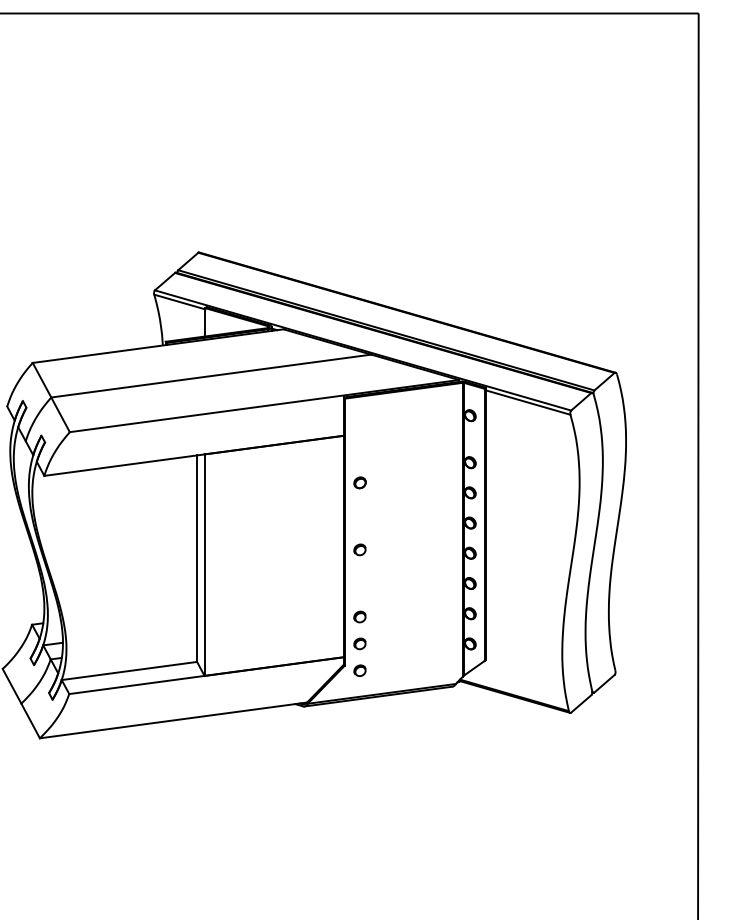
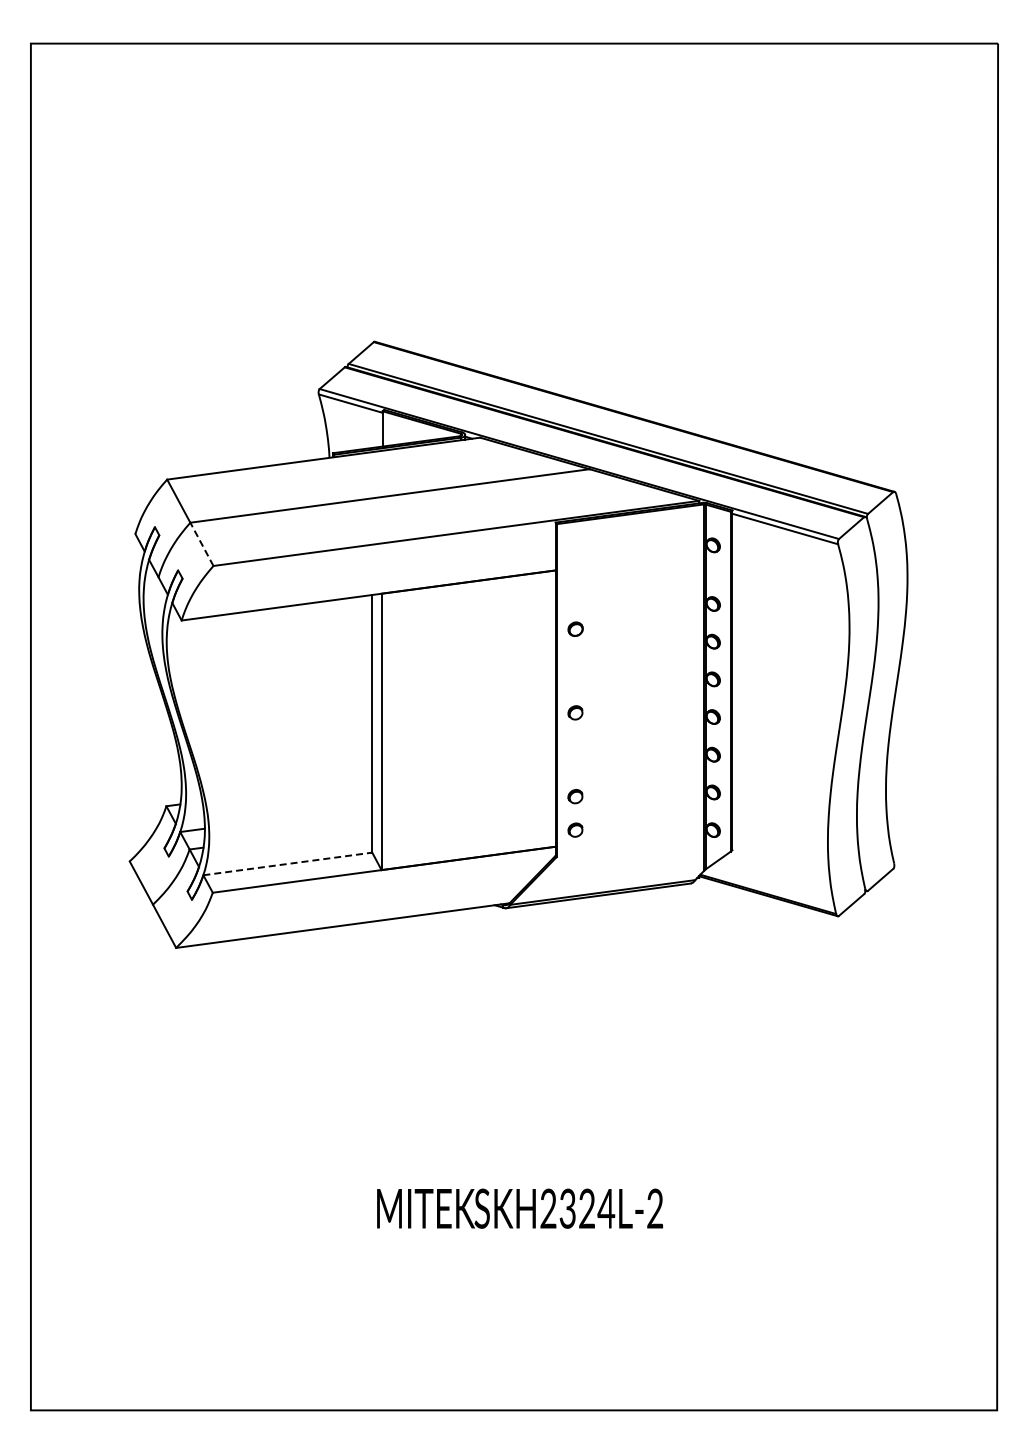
line: (60, 414) -> (201, 544), solid -> dashed
line: (129, 670) -> (288, 863), solid -> dashed
part: (359, 670) -> (575, 863), removed

